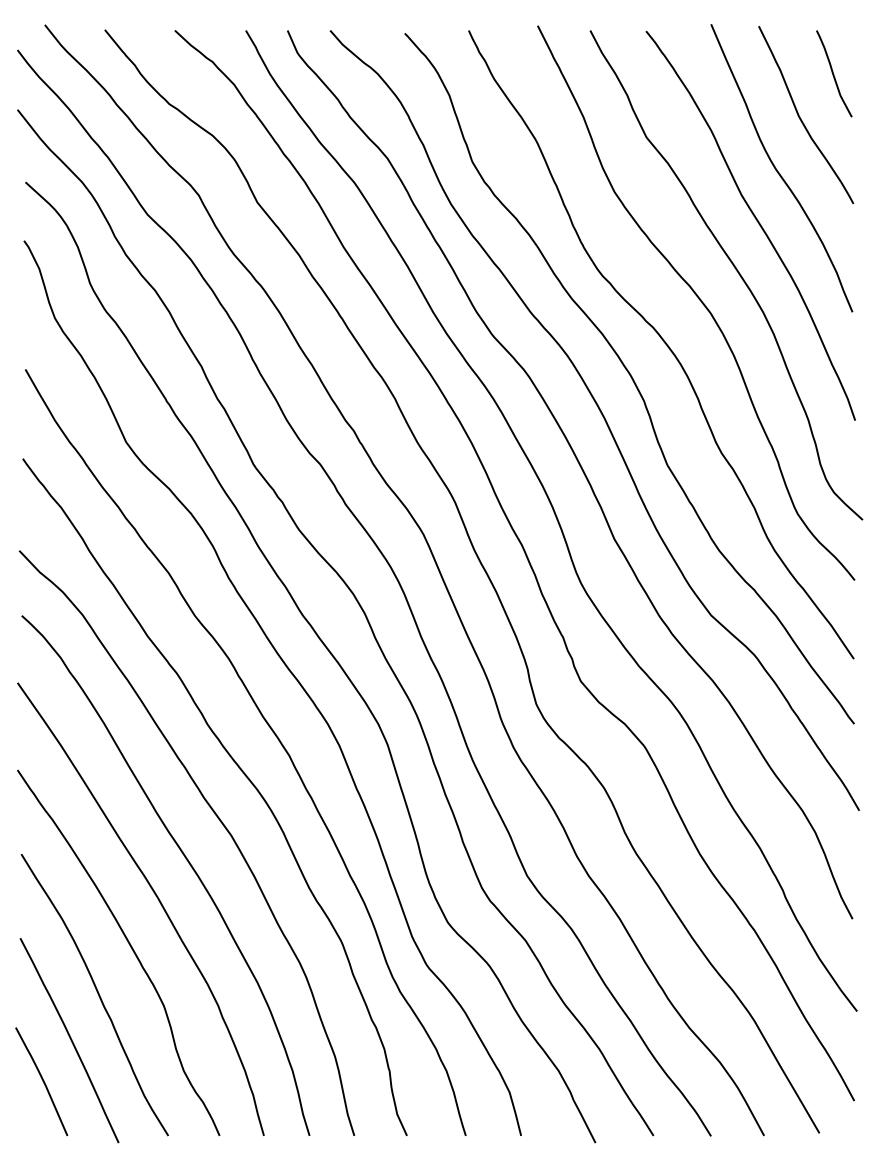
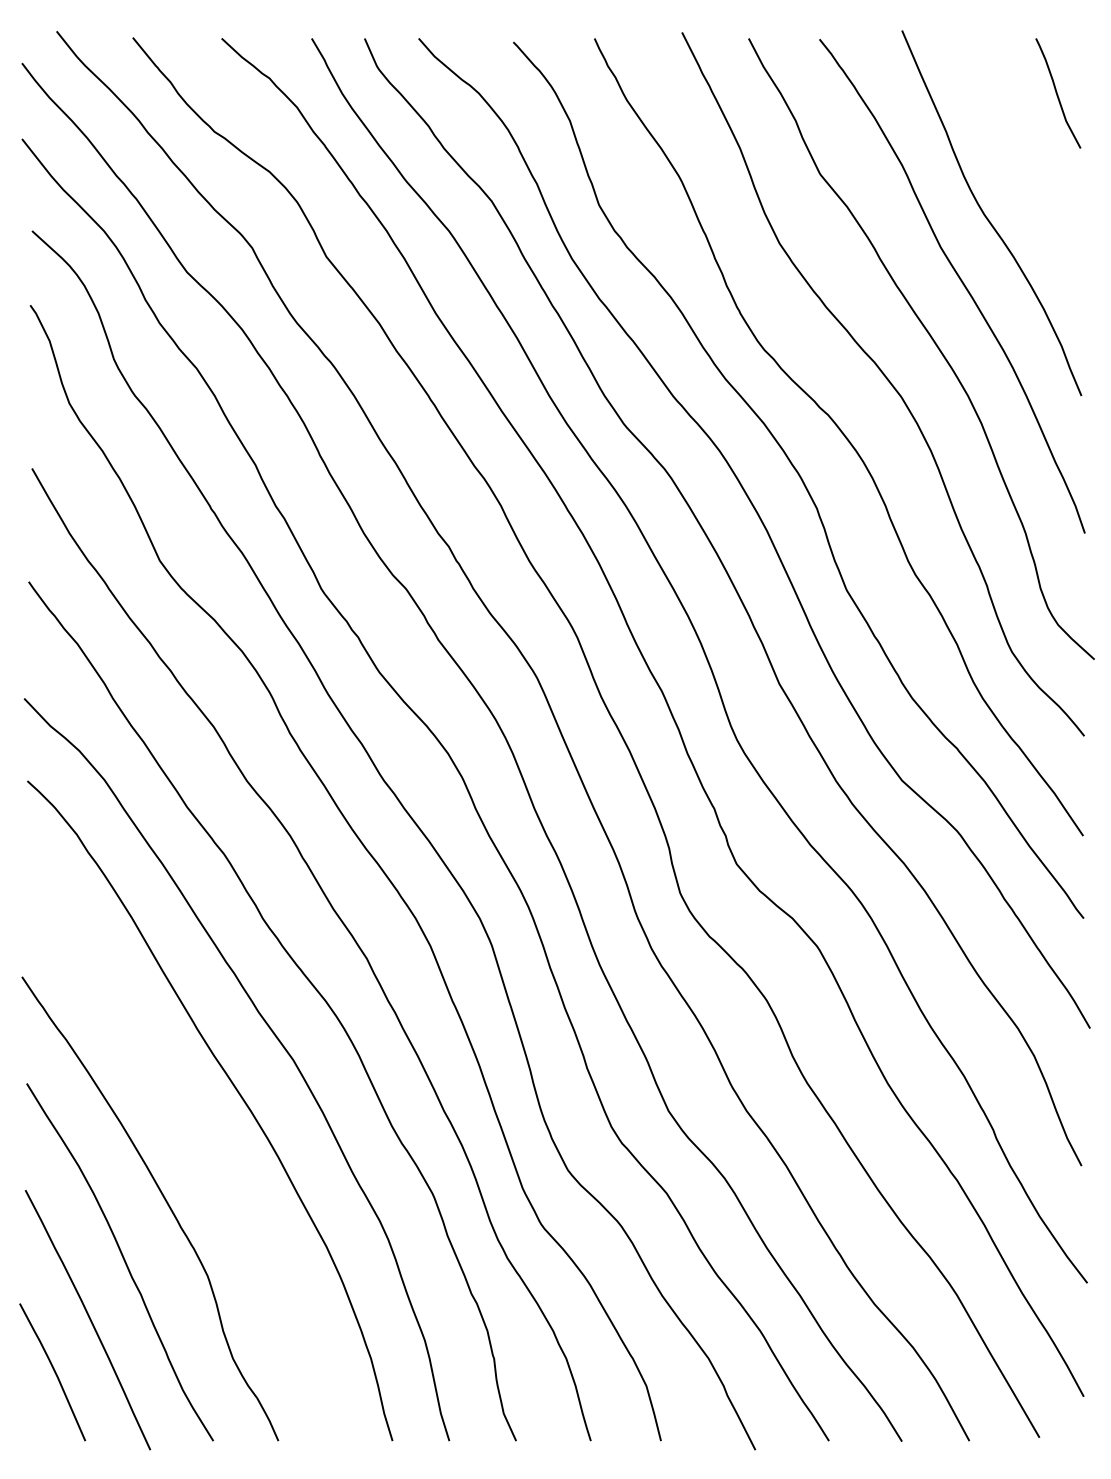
curve: (800, 117) -> (1015, 148), removed
curve: (157, 899) -> (199, 1140), removed

